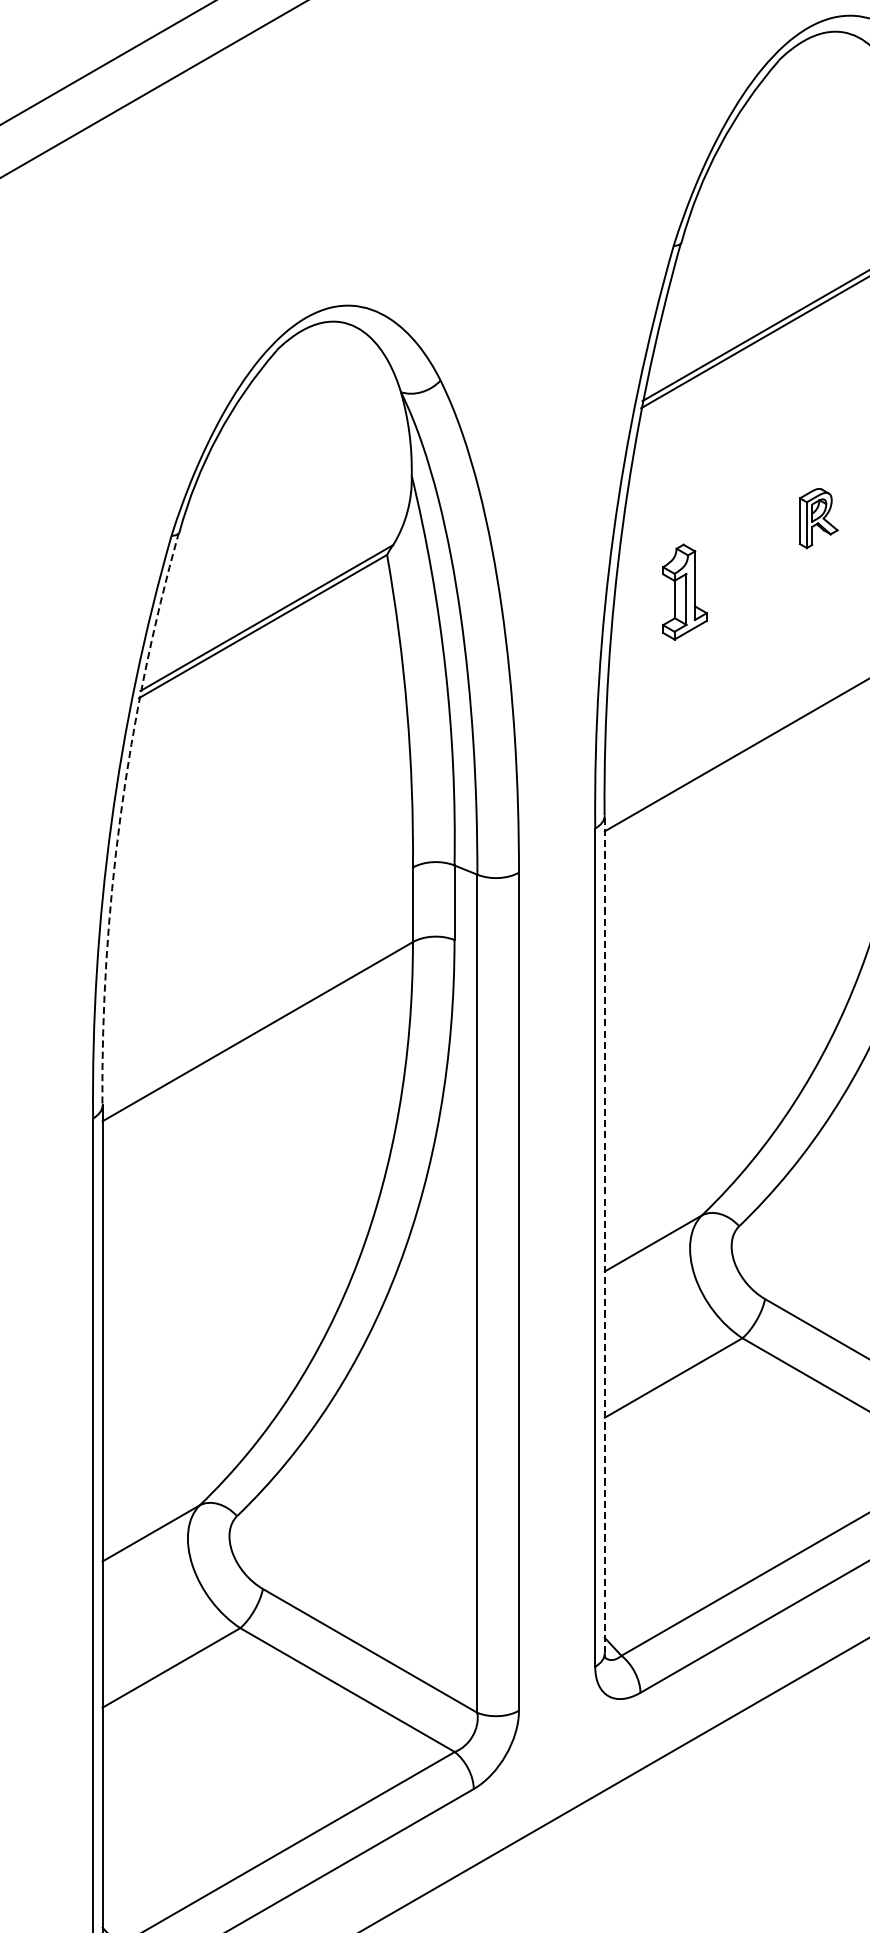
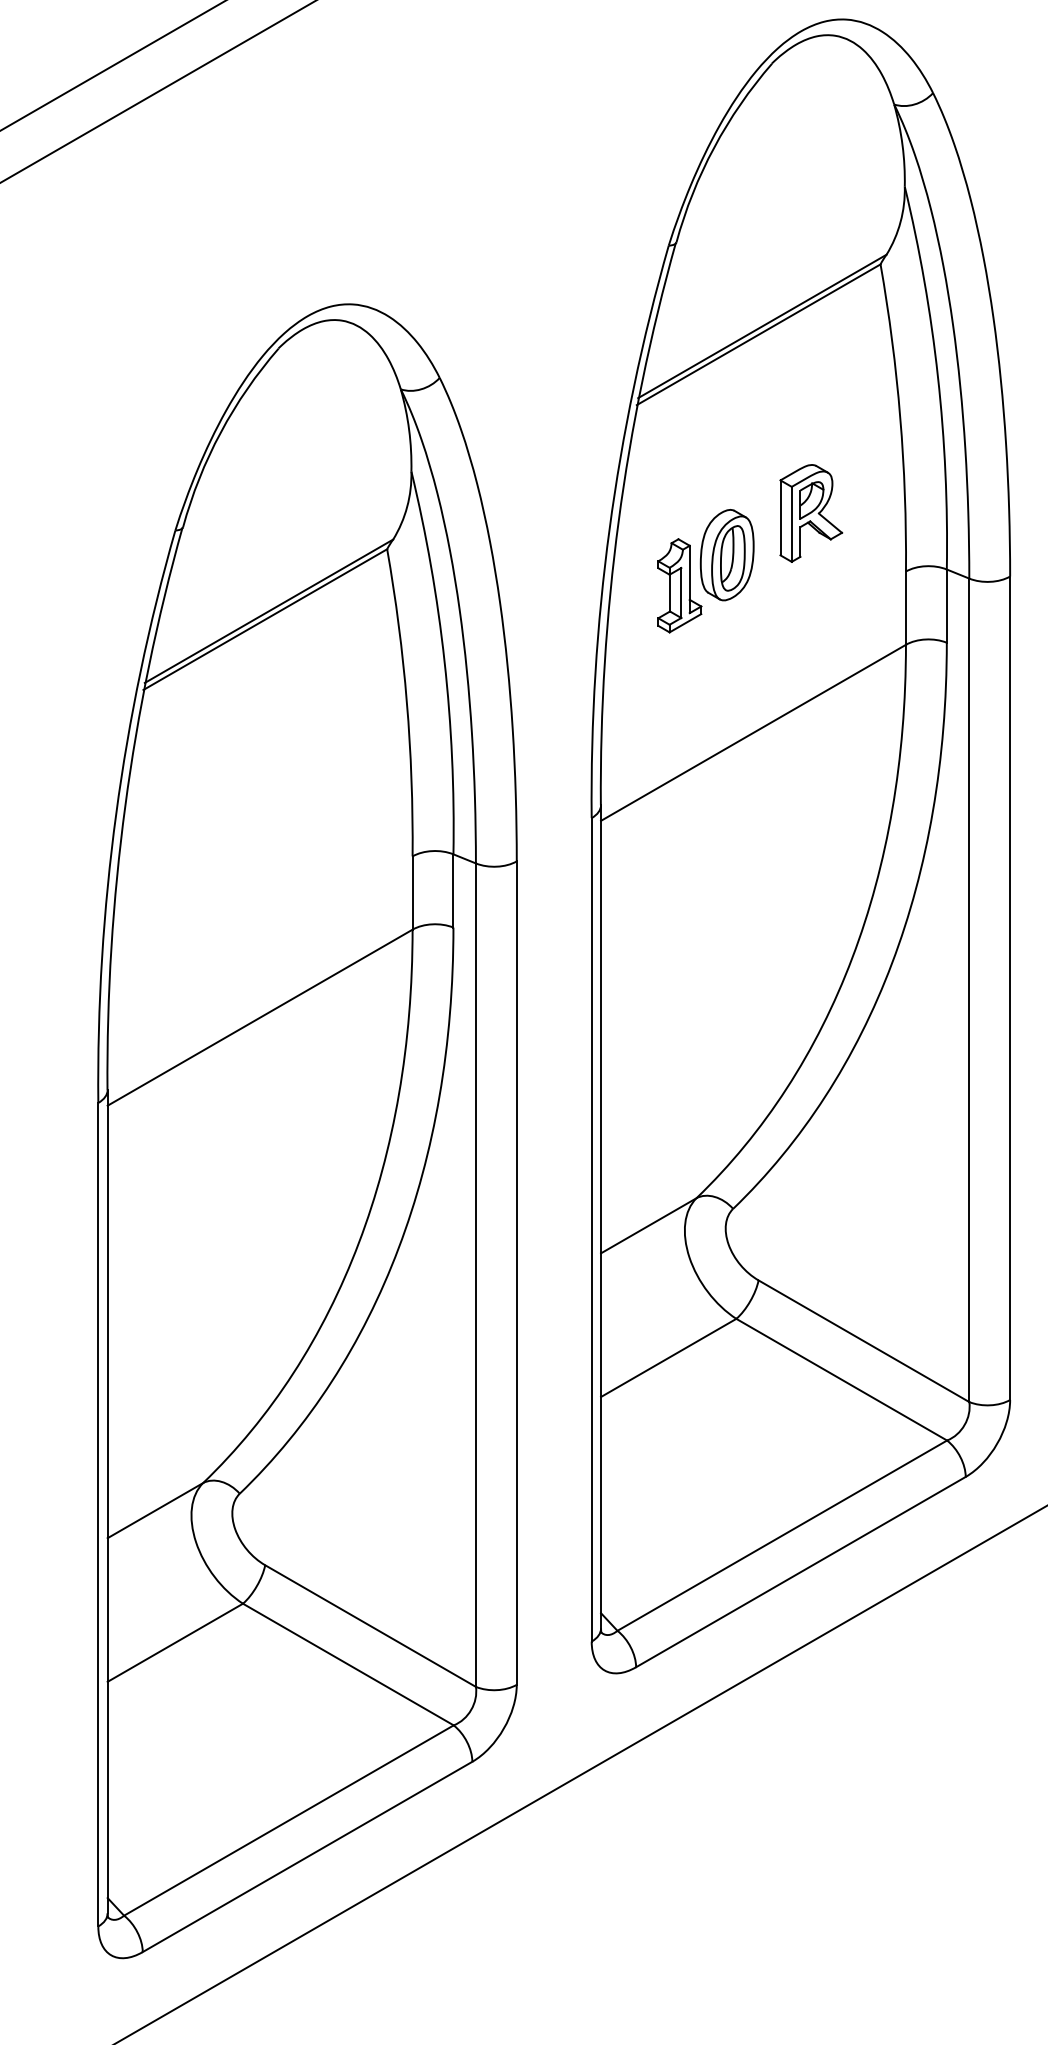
part: (818, 518) -> (811, 513), size x1.67
part: (732, 561) -> (726, 555), added
arc: (120, 815) -> (125, 805), dashed -> solid
line: (605, 1234) -> (601, 1216), dashed -> solid

